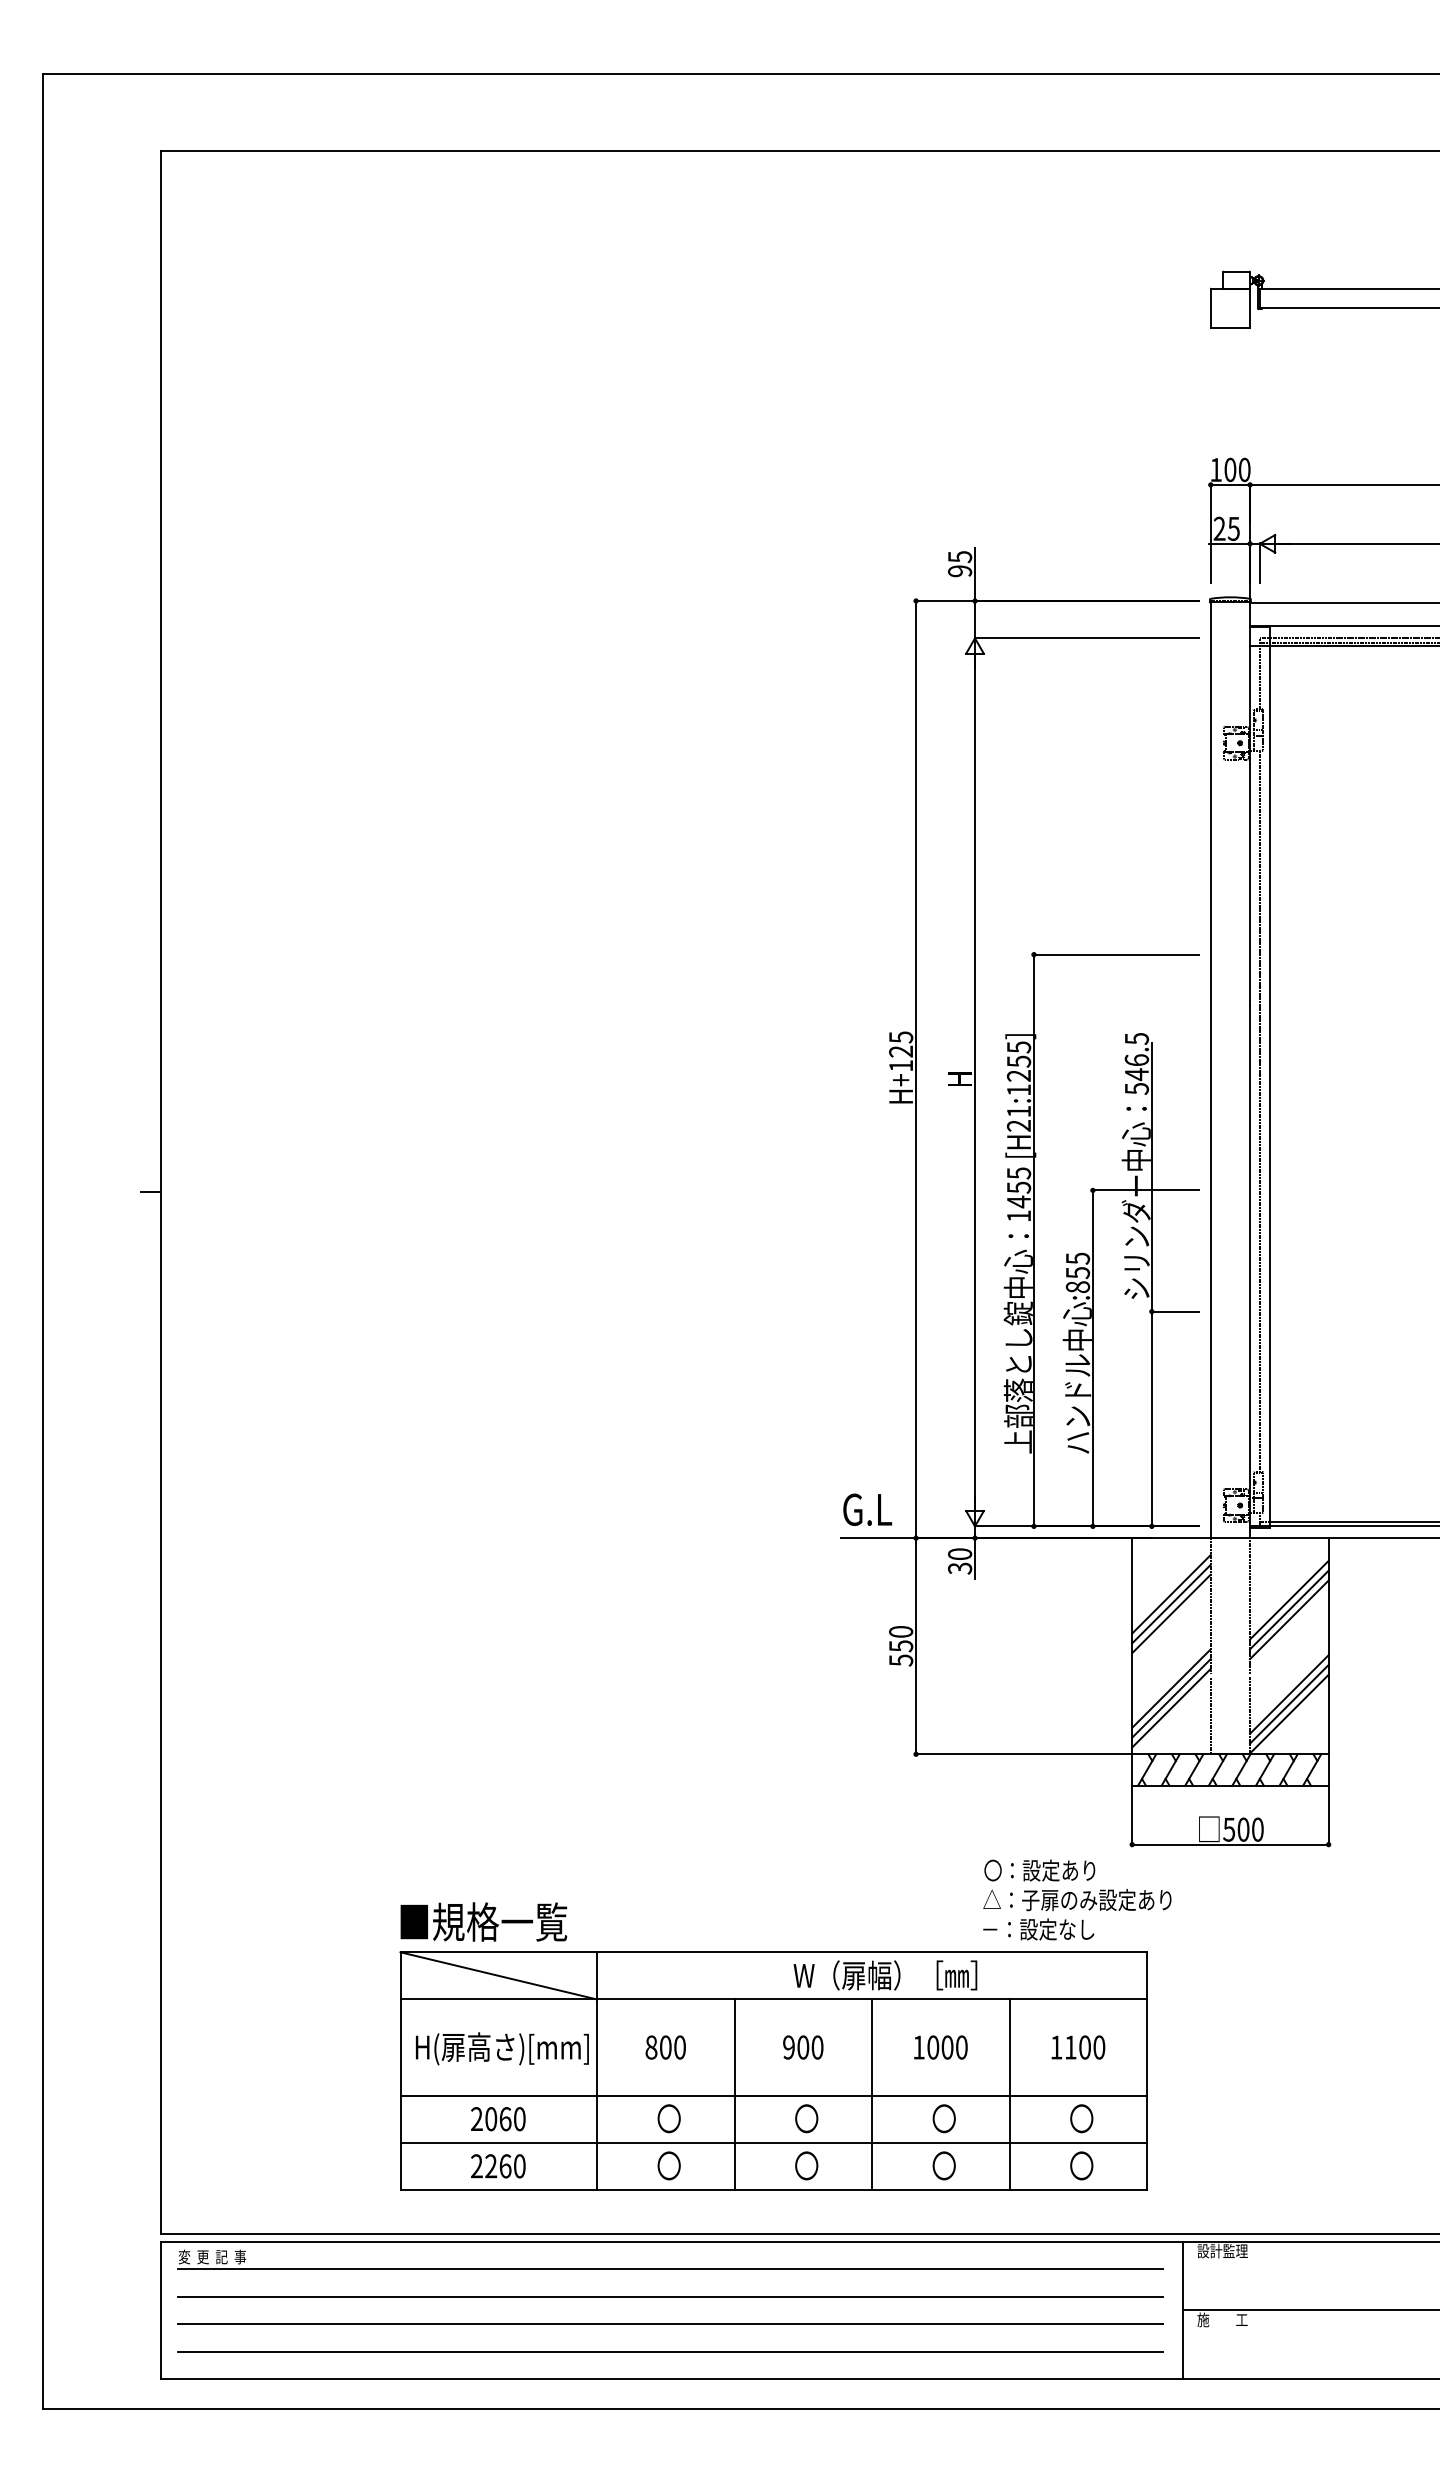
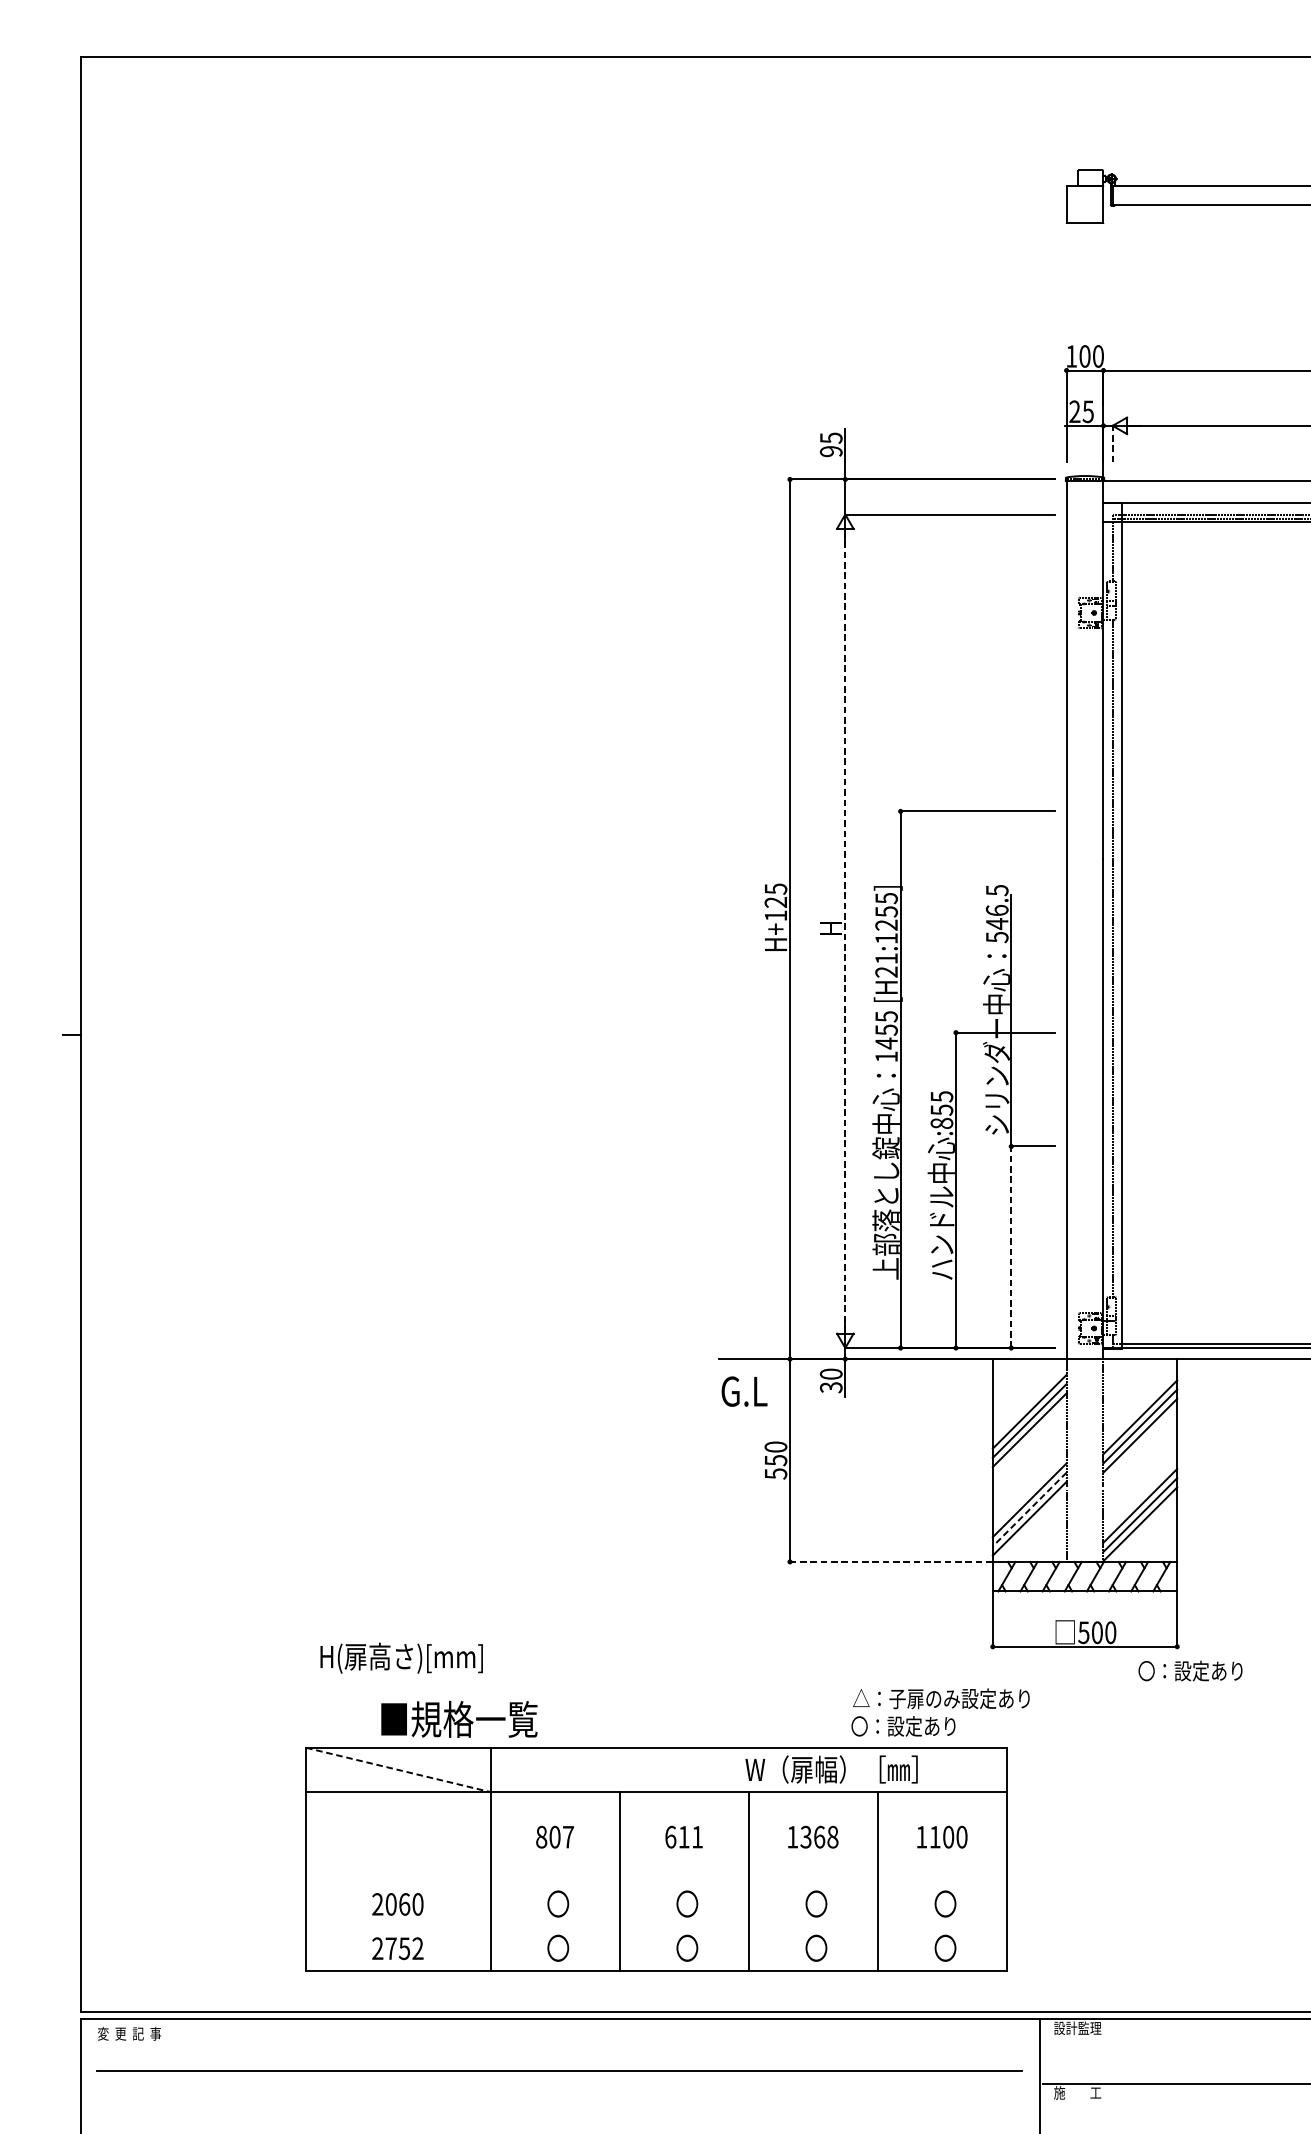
line: (1259, 563) -> (1112, 444), solid -> dashed
line: (975, 1082) -> (845, 931), solid -> dashed
line: (1151, 1418) -> (1010, 1246), solid -> dashed
text: (867, 1509) -> (744, 1391), moved
line: (1171, 1698) -> (1029, 1509), solid -> dashed
line: (1023, 1754) -> (890, 1562), solid -> dashed
text: (1039, 1870) -> (1190, 1671), moved
text: (483, 1921) -> (459, 1718), moved
text: (1037, 1929) -> (903, 1726), －：設定なし -> 〇：設定あり
text: (885, 1975) -> (831, 1769), moved
line: (499, 1976) -> (398, 1770), solid -> dashed
text: (679, 2047) -> (567, 1837), 800 -> 807
text: (803, 2047) -> (684, 1837), 900 -> 611
text: (947, 2047) -> (819, 1837), 1000 -> 1368
text: (502, 2048) -> (401, 1657), moved
line: (773, 2095) -> (656, 1882), removed
line: (773, 2142) -> (656, 1926), removed
text: (505, 2166) -> (404, 1948), 2260 -> 2752
line: (669, 2269) -> (558, 2045), removed
line: (669, 2324) -> (558, 2097), removed
line: (669, 2351) -> (558, 2122), removed

